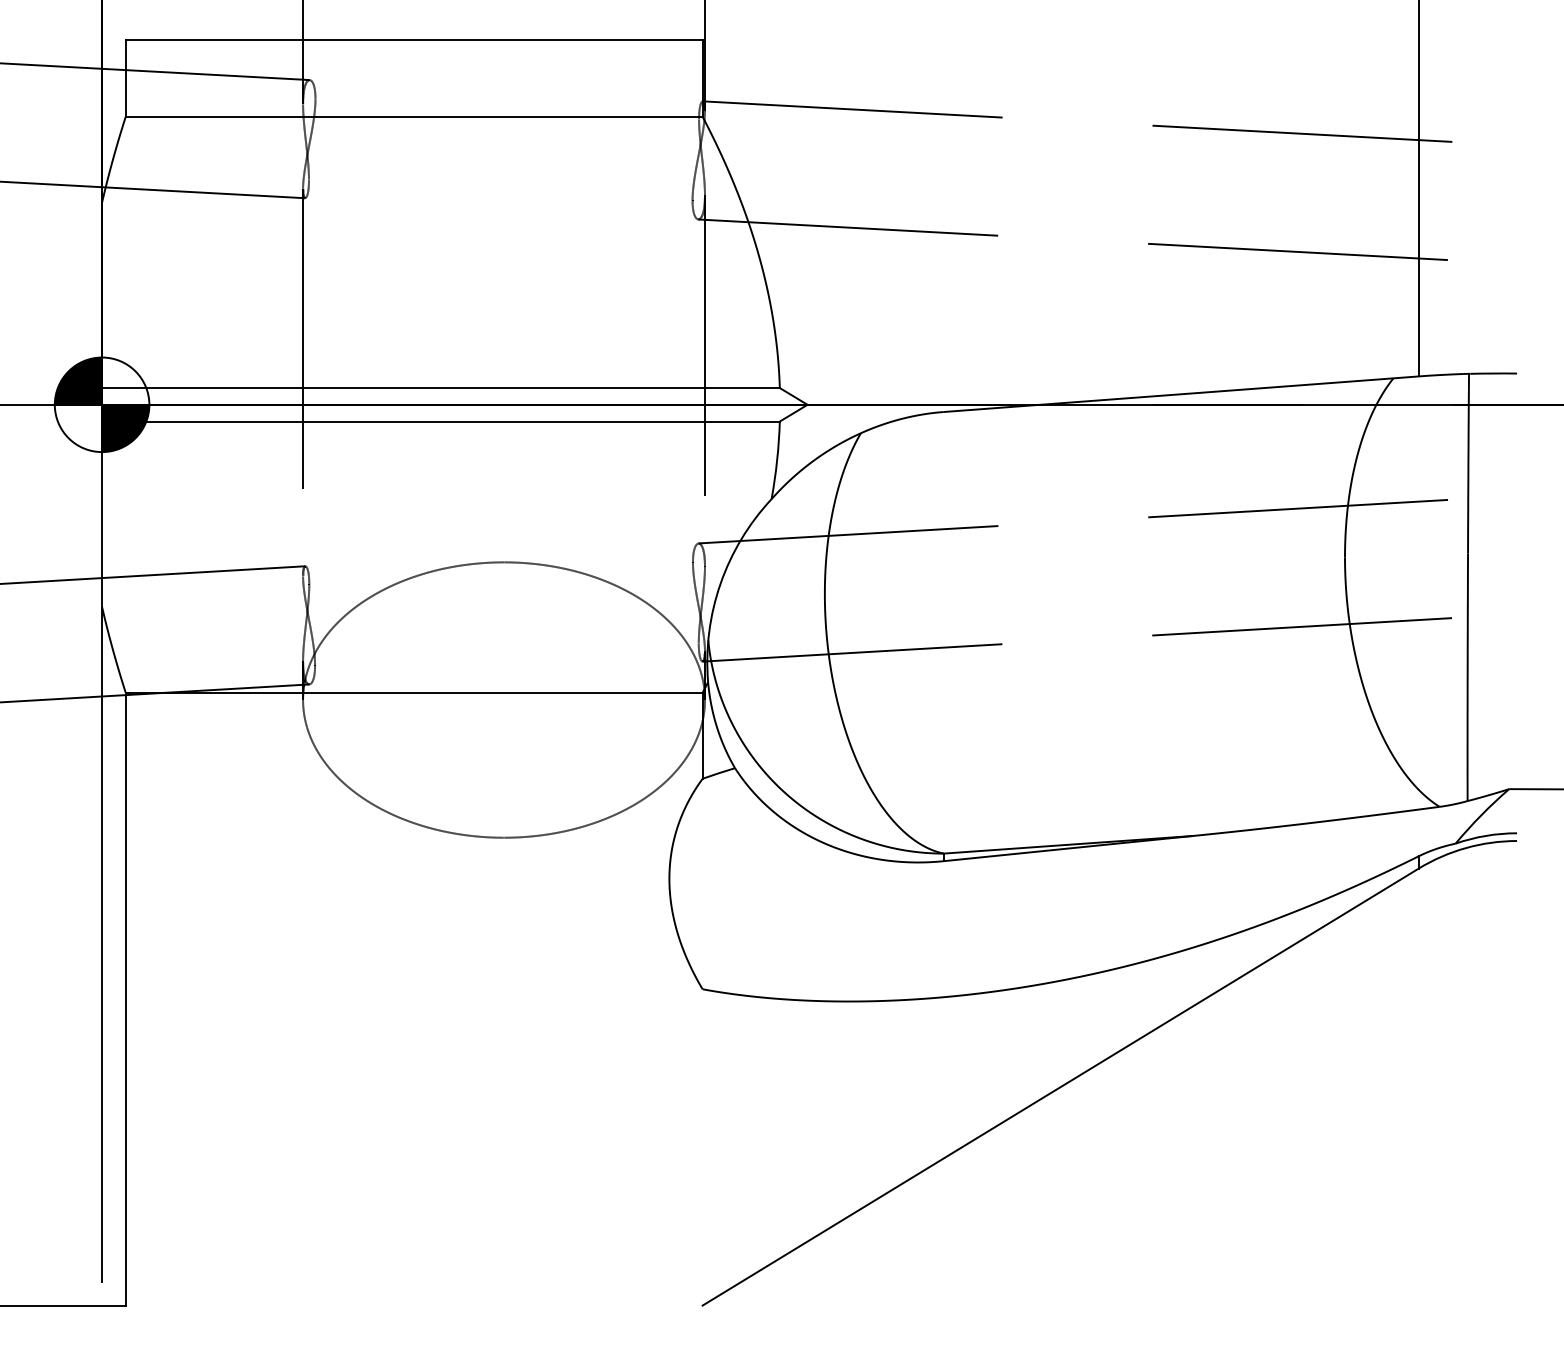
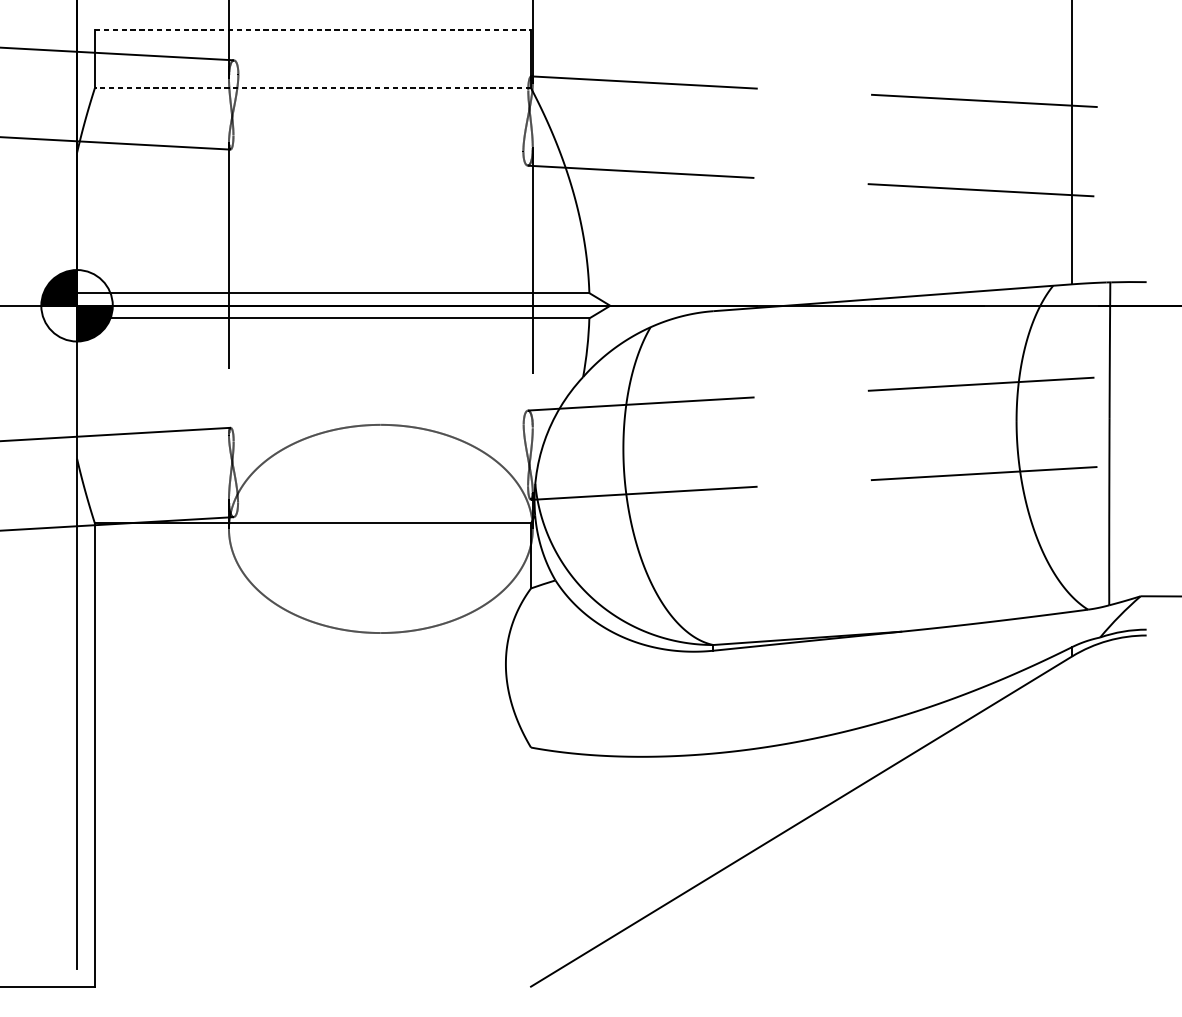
line: (414, 40) -> (313, 30), solid -> dashed
line: (413, 116) -> (312, 87), solid -> dashed

